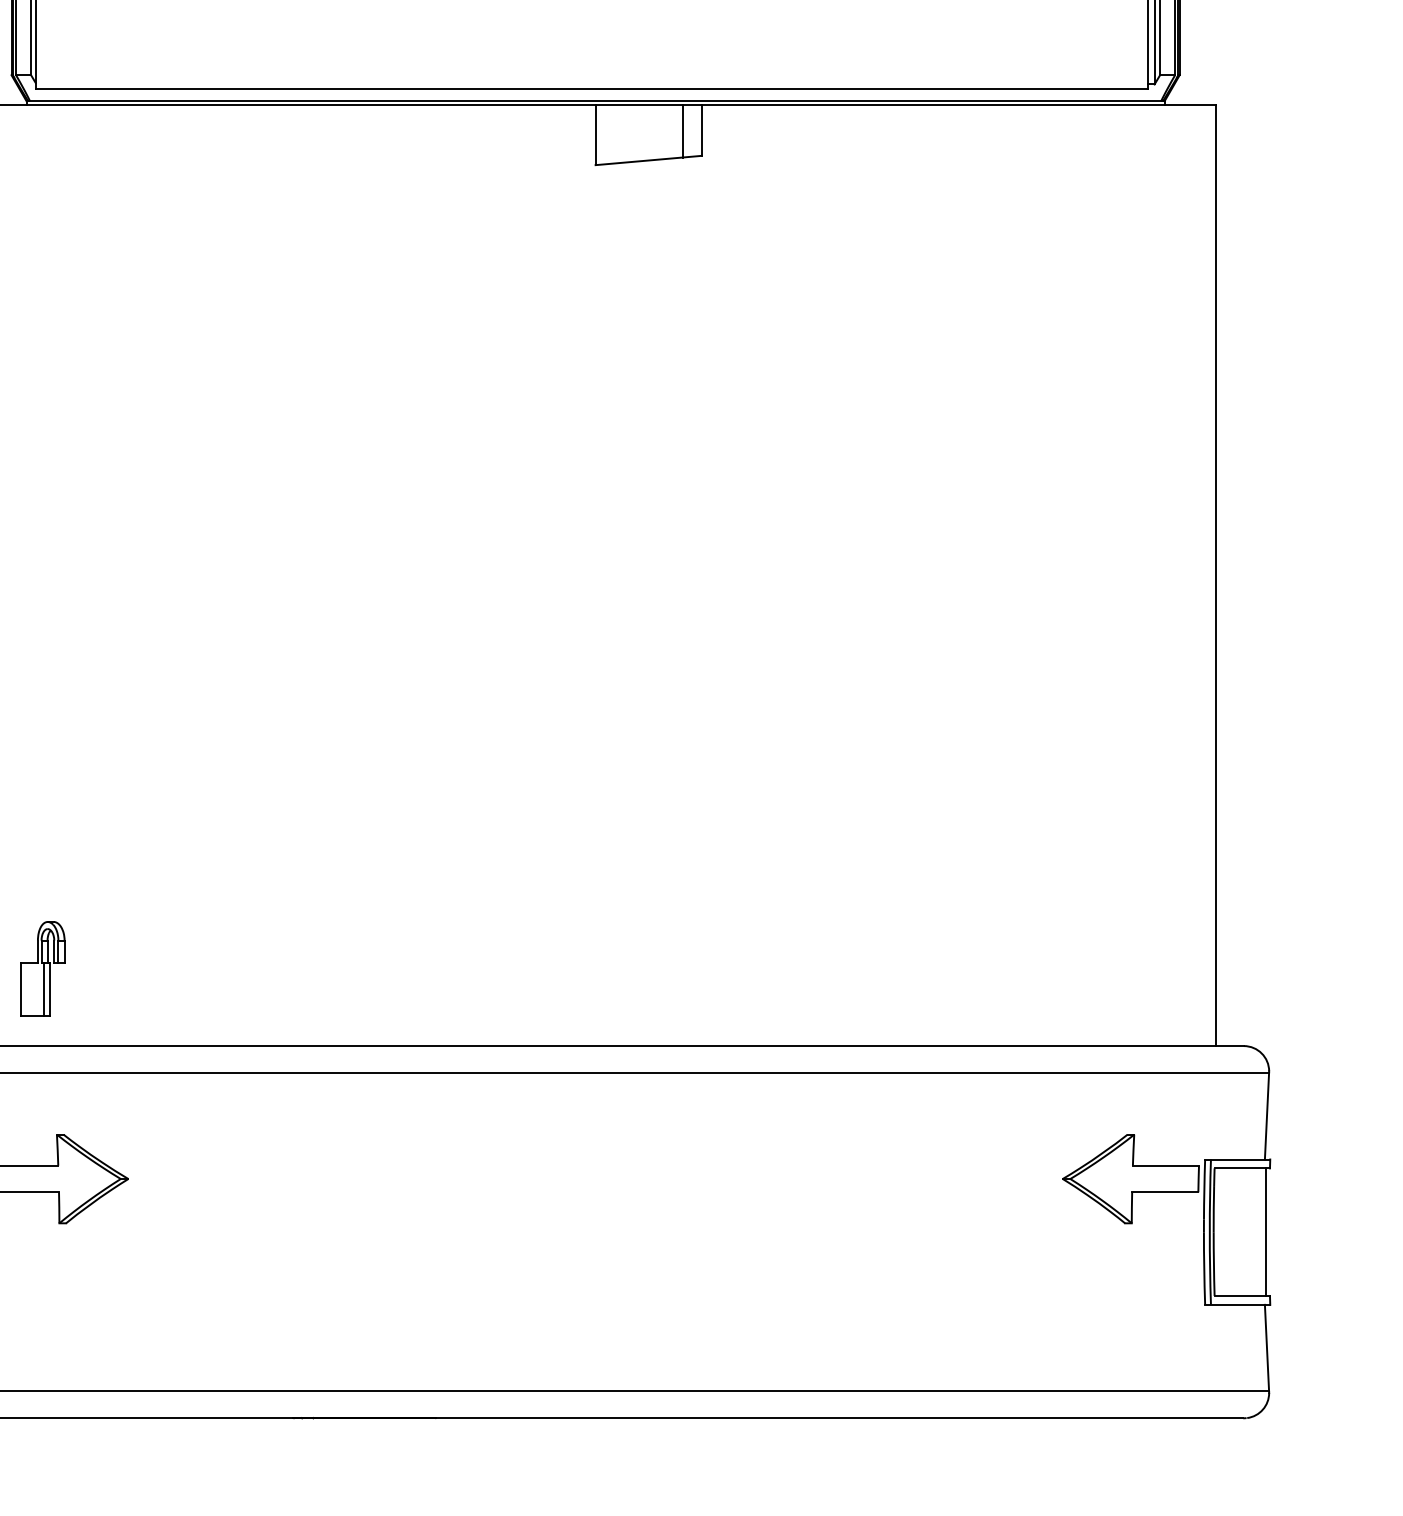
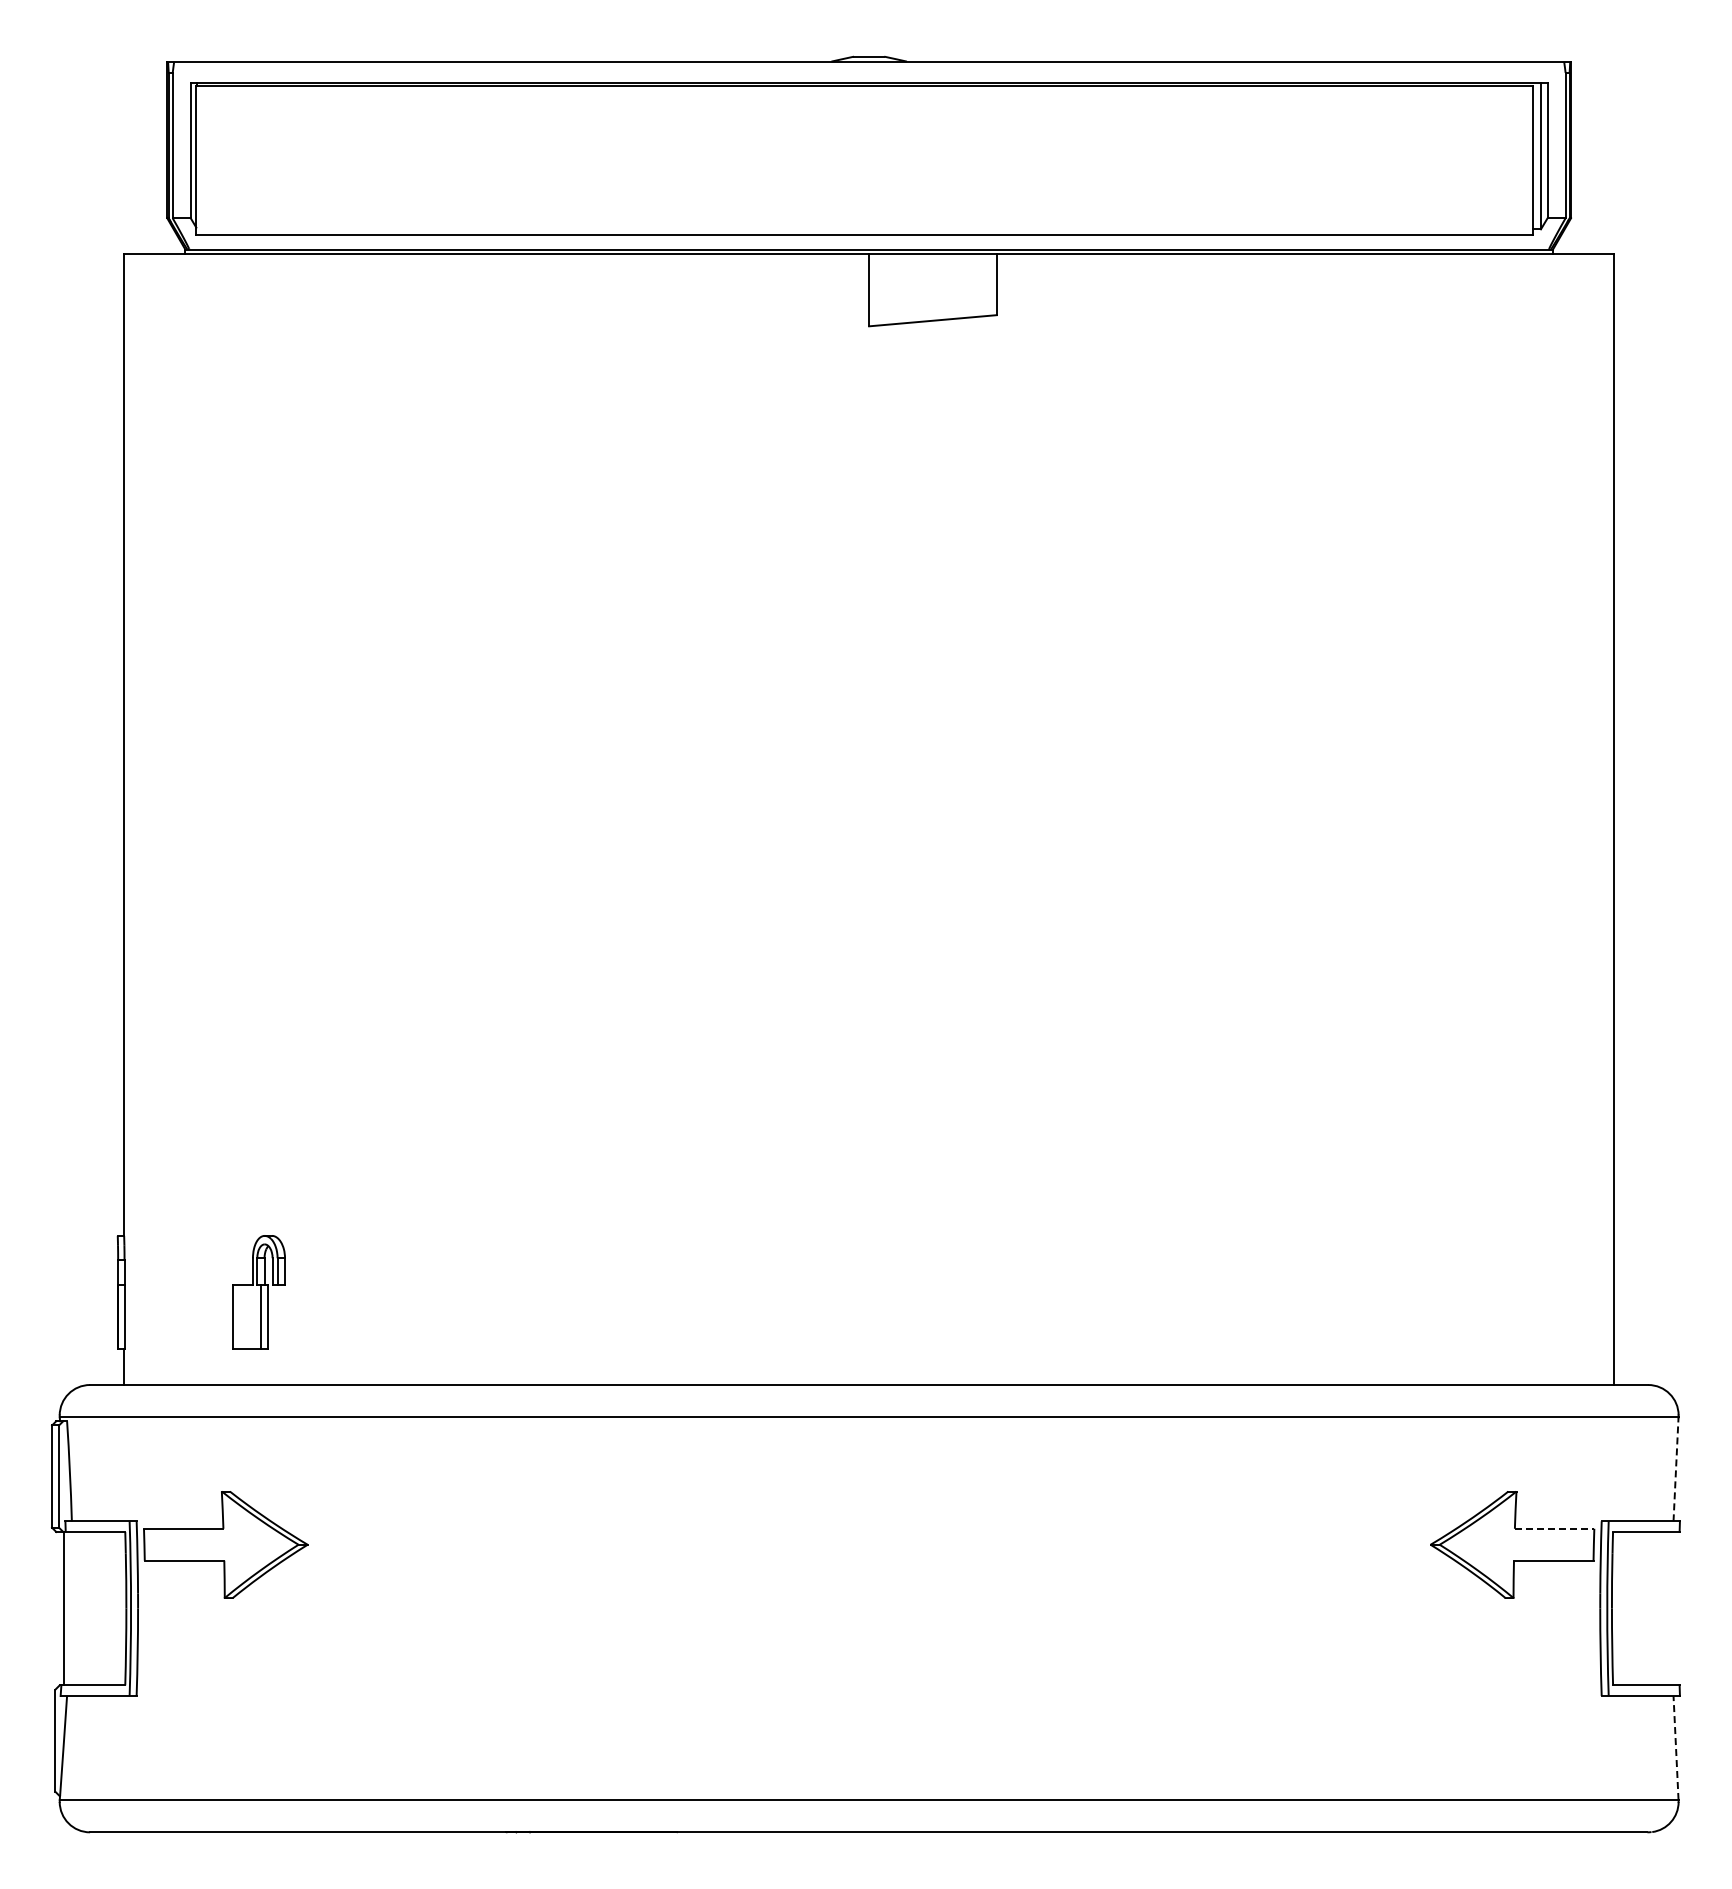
line: (683, 131) -> (974, 285), removed
part: (42, 969) -> (258, 1292), moved
line: (1267, 1115) -> (1676, 1468), solid -> dashed
line: (1165, 1165) -> (1554, 1528), solid -> dashed
line: (1265, 1232) -> (1674, 1608), removed
line: (1267, 1347) -> (1676, 1747), solid -> dashed

